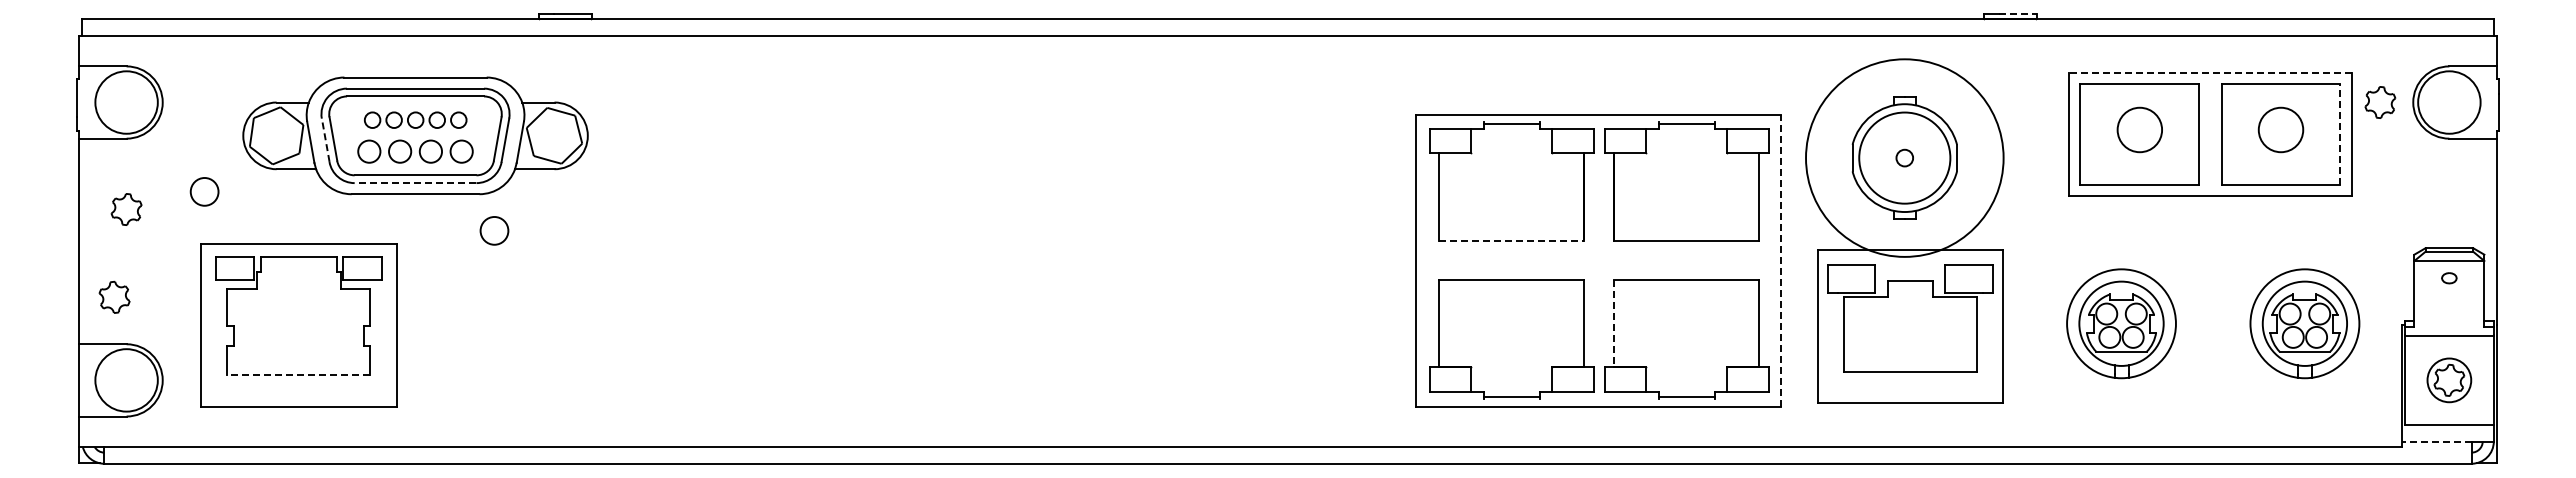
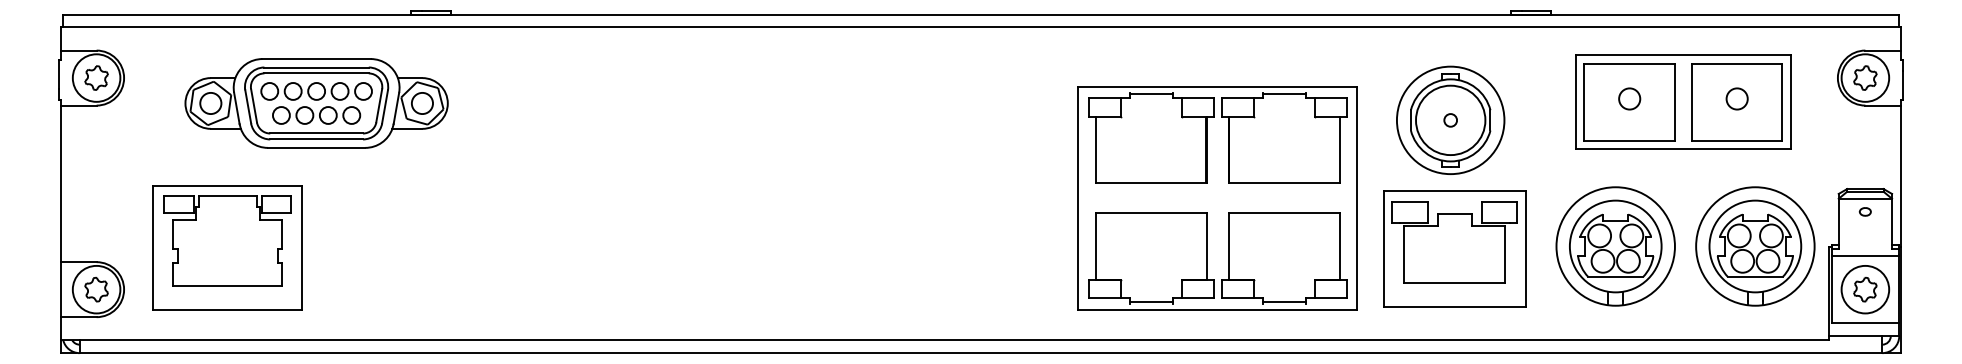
line: (2017, 14) -> (1536, 11), dashed -> solid
line: (2209, 72) -> (1682, 55), dashed -> solid
part: (2380, 102) -> (1865, 78), moved
part: (415, 120) -> (316, 91), size x1.43
circle: (2139, 129) -> (1629, 98), size x0.62
circle: (2280, 129) -> (1736, 98), size x0.62
line: (2340, 134) -> (1782, 102), dashed -> solid
line: (325, 139) -> (248, 106), dashed -> solid
circle: (1904, 157) -> (1450, 119), size x0.71
line: (415, 183) -> (316, 139), dashed -> solid
circle: (204, 191) -> (210, 103), moved
part: (126, 209) -> (96, 78), moved
circle: (494, 230) -> (422, 103), moved
line: (1511, 240) -> (1151, 183), dashed -> solid
line: (1781, 260) -> (1356, 198), dashed -> solid
part: (114, 296) -> (96, 288), moved
line: (1614, 323) -> (1229, 246), dashed -> solid
part: (2121, 323) -> (1615, 246), size x1.43
part: (2304, 323) -> (1755, 246), size x1.43
line: (298, 375) -> (227, 285), dashed -> solid
circle: (2449, 380) -> (1865, 289), size x1.43
line: (2436, 441) -> (1855, 336), dashed -> solid

